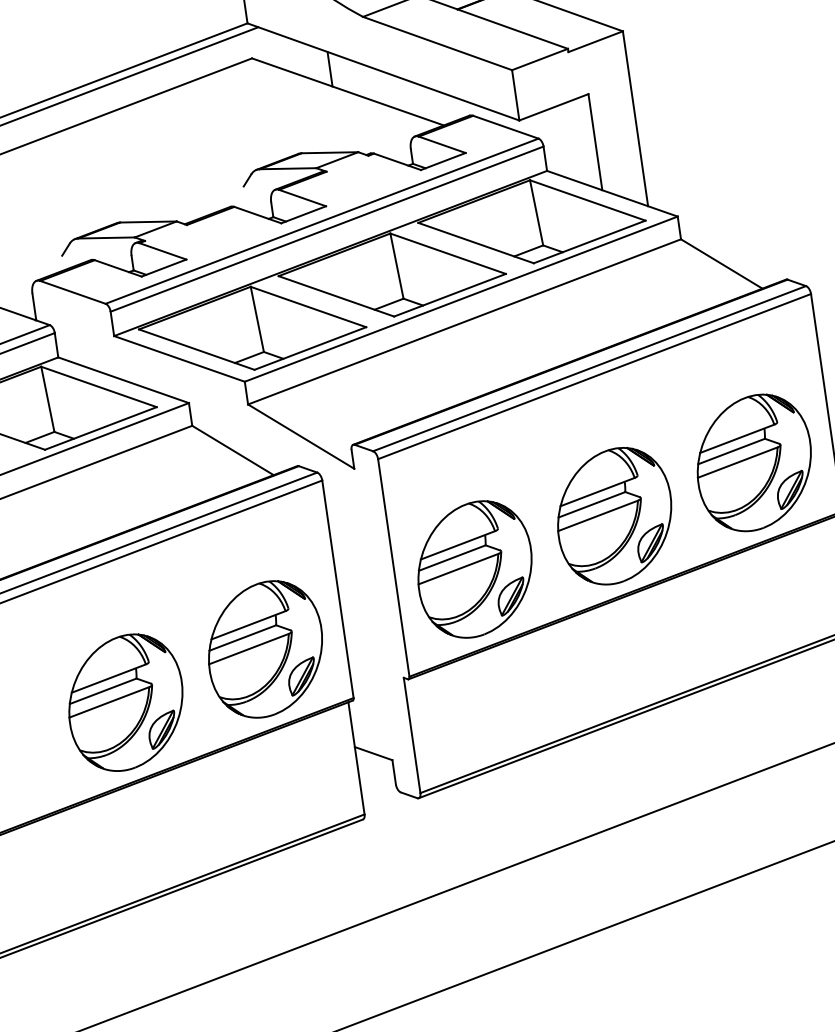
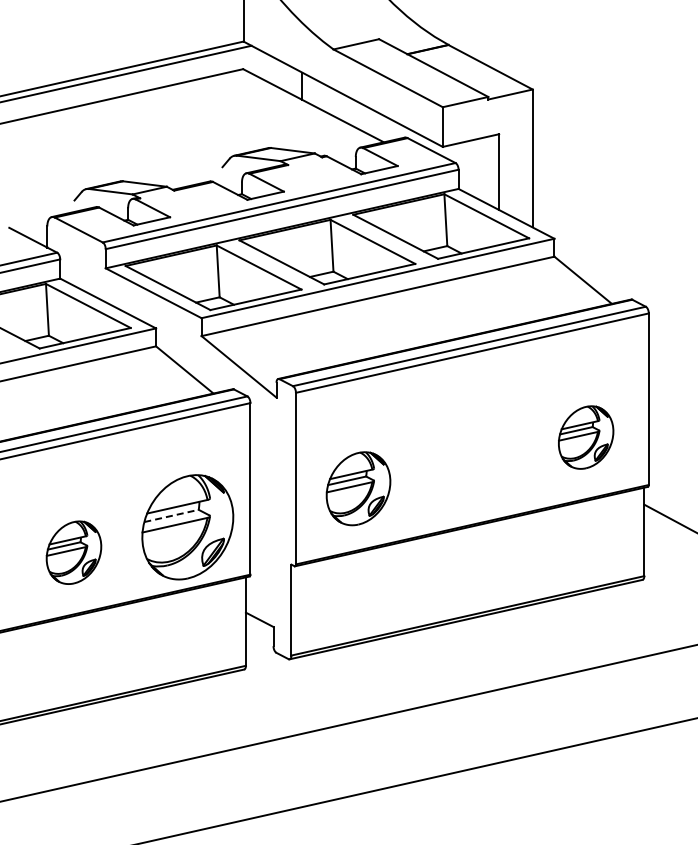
part: (753, 462) -> (585, 437), size x0.6
part: (614, 516) -> (472, 463), removed
part: (474, 569) -> (358, 488), size x0.7
line: (242, 637) -> (171, 515), solid -> dashed
part: (125, 702) -> (73, 552), size x0.6

